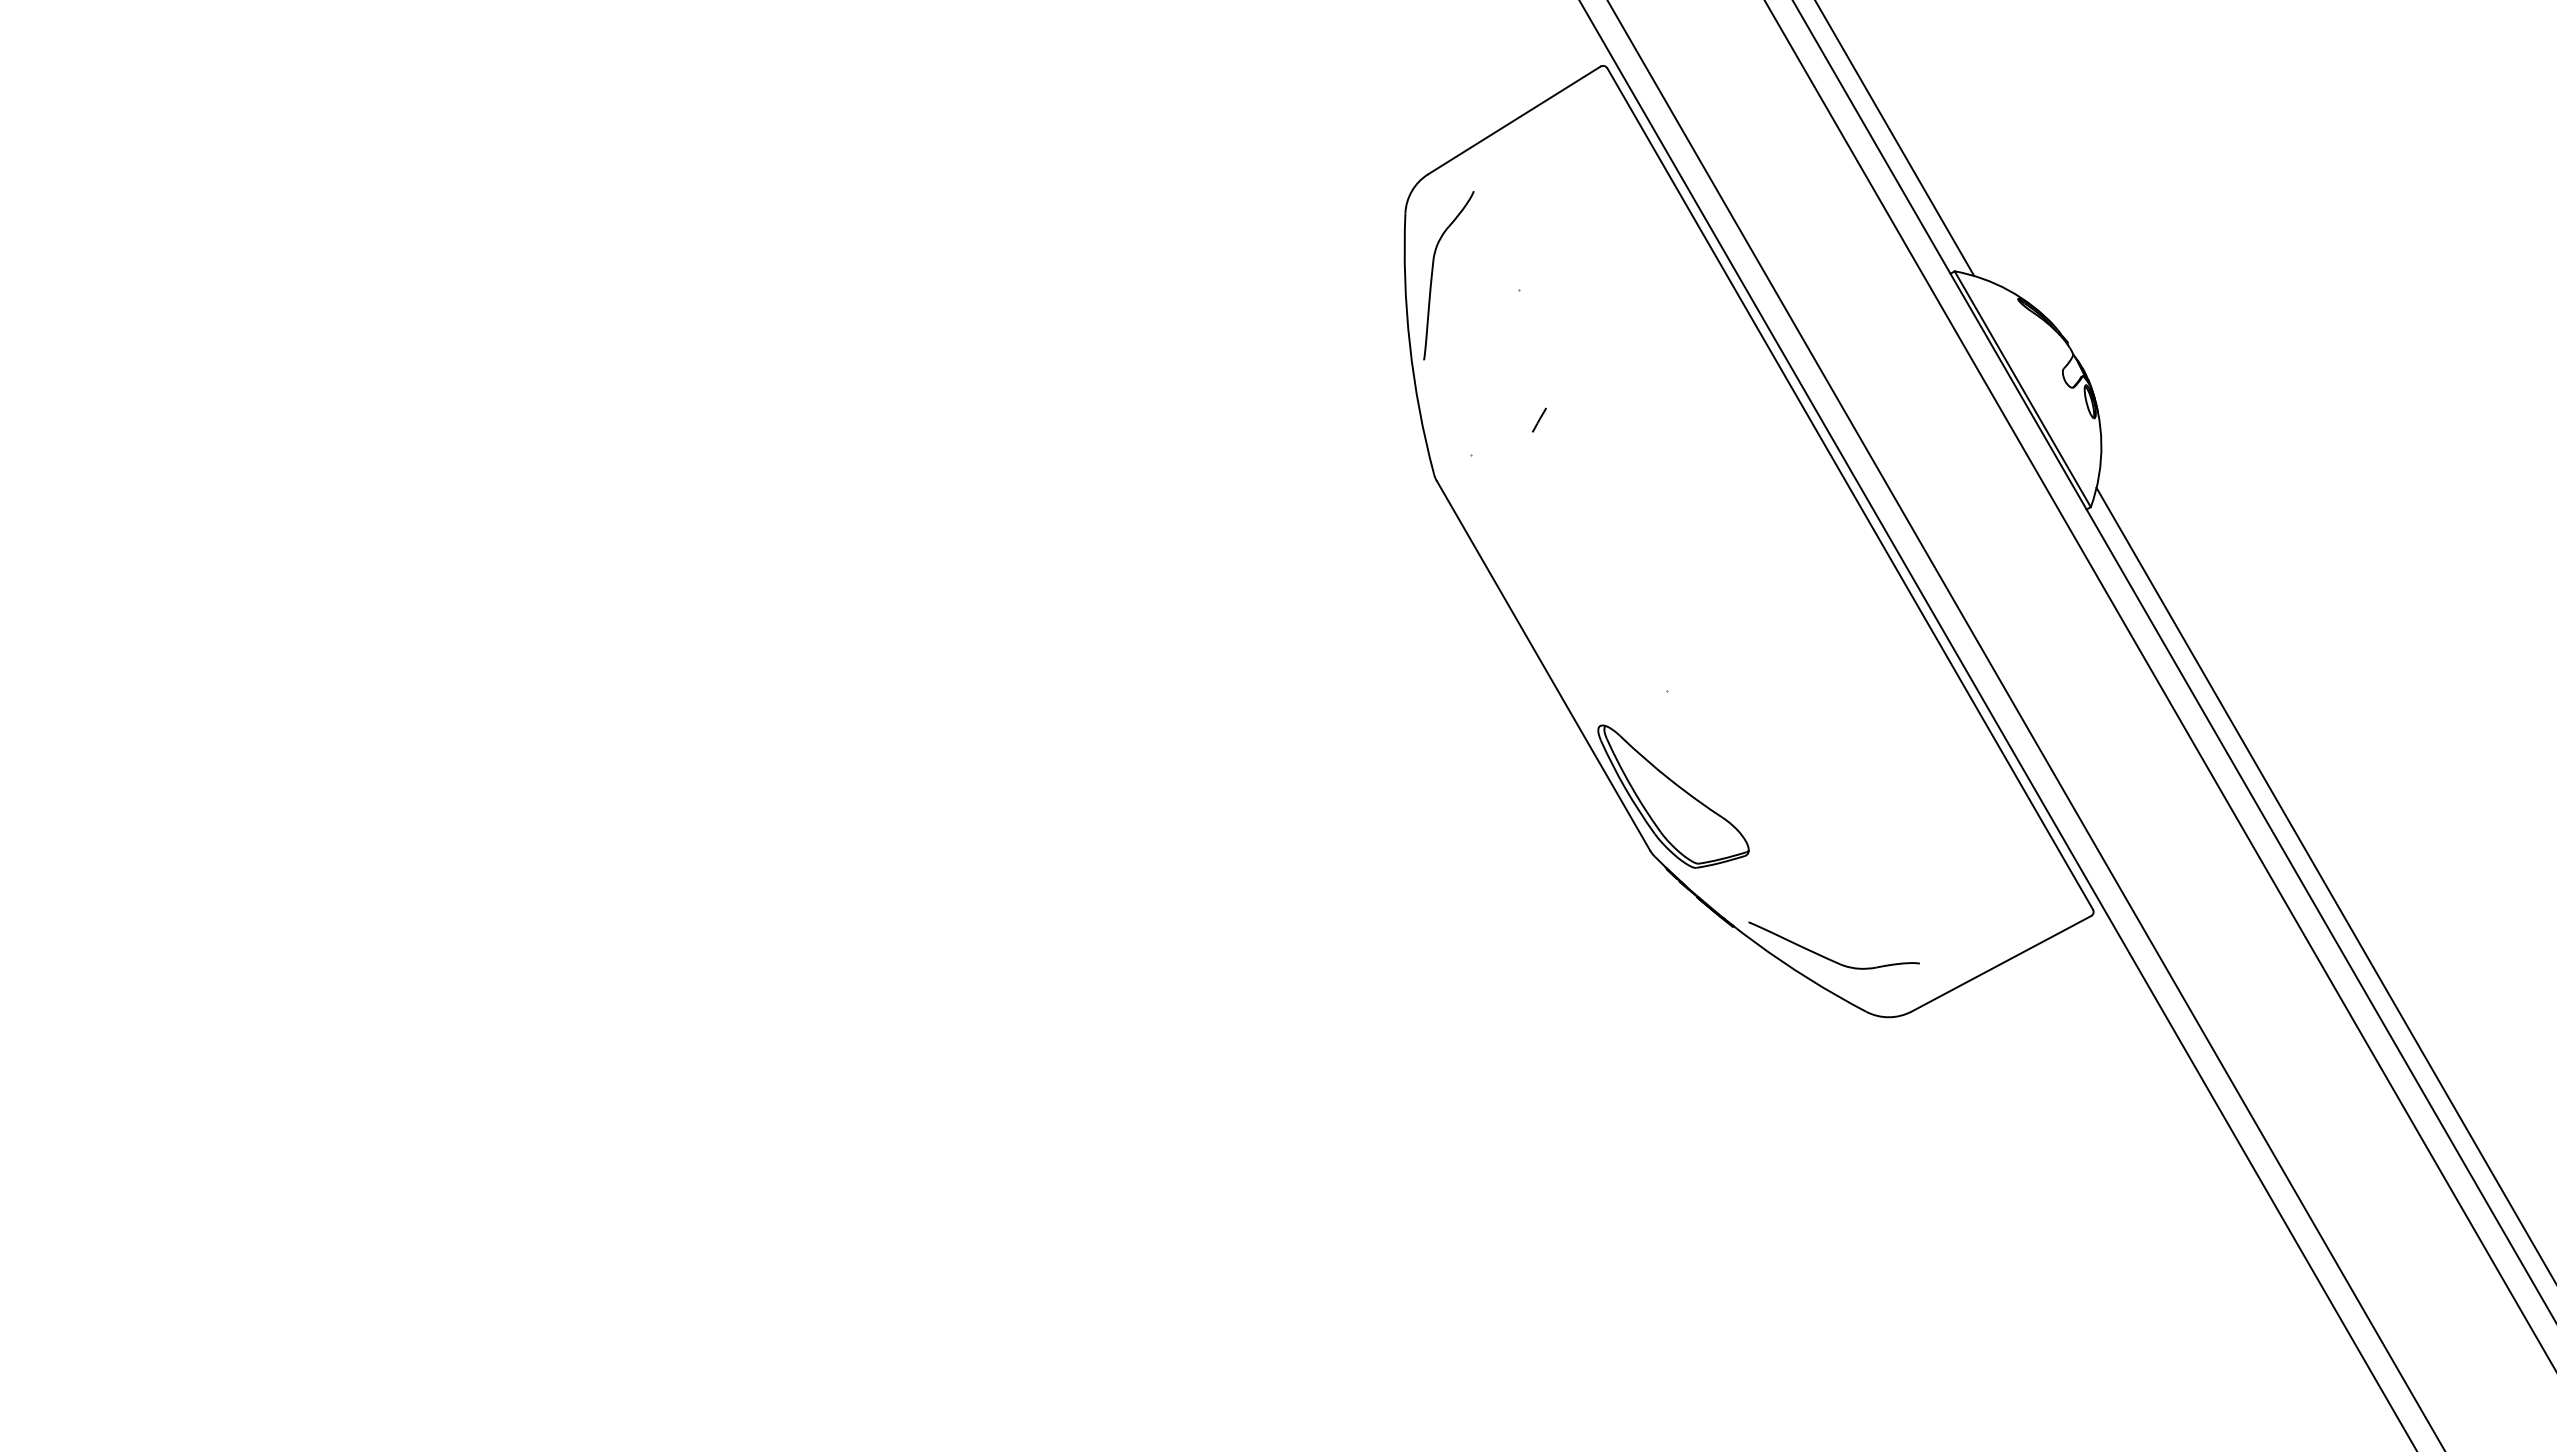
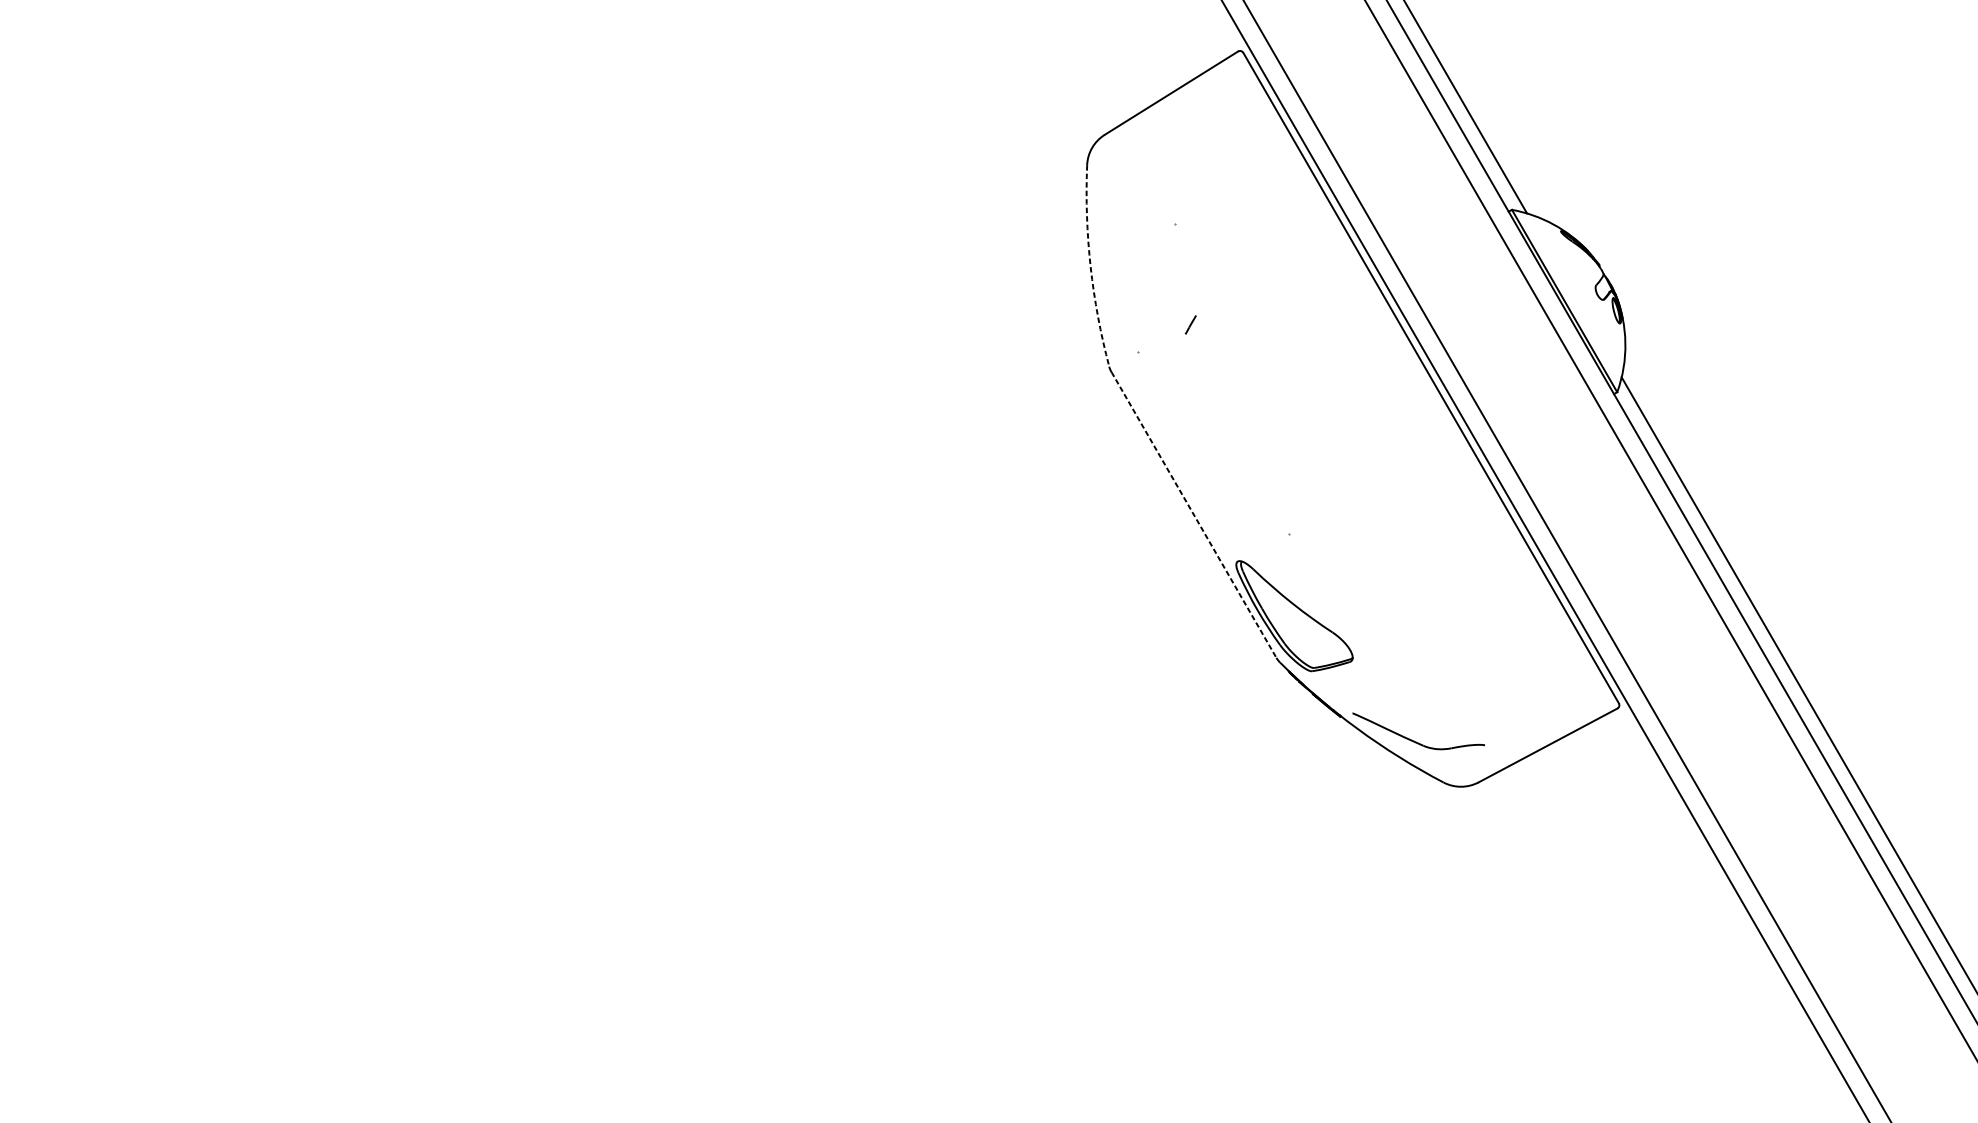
part: (1433, 272) -> (1108, 210), removed
arc: (1409, 344) -> (1090, 266), solid -> dashed
line: (1543, 666) -> (1193, 515), solid -> dashed

